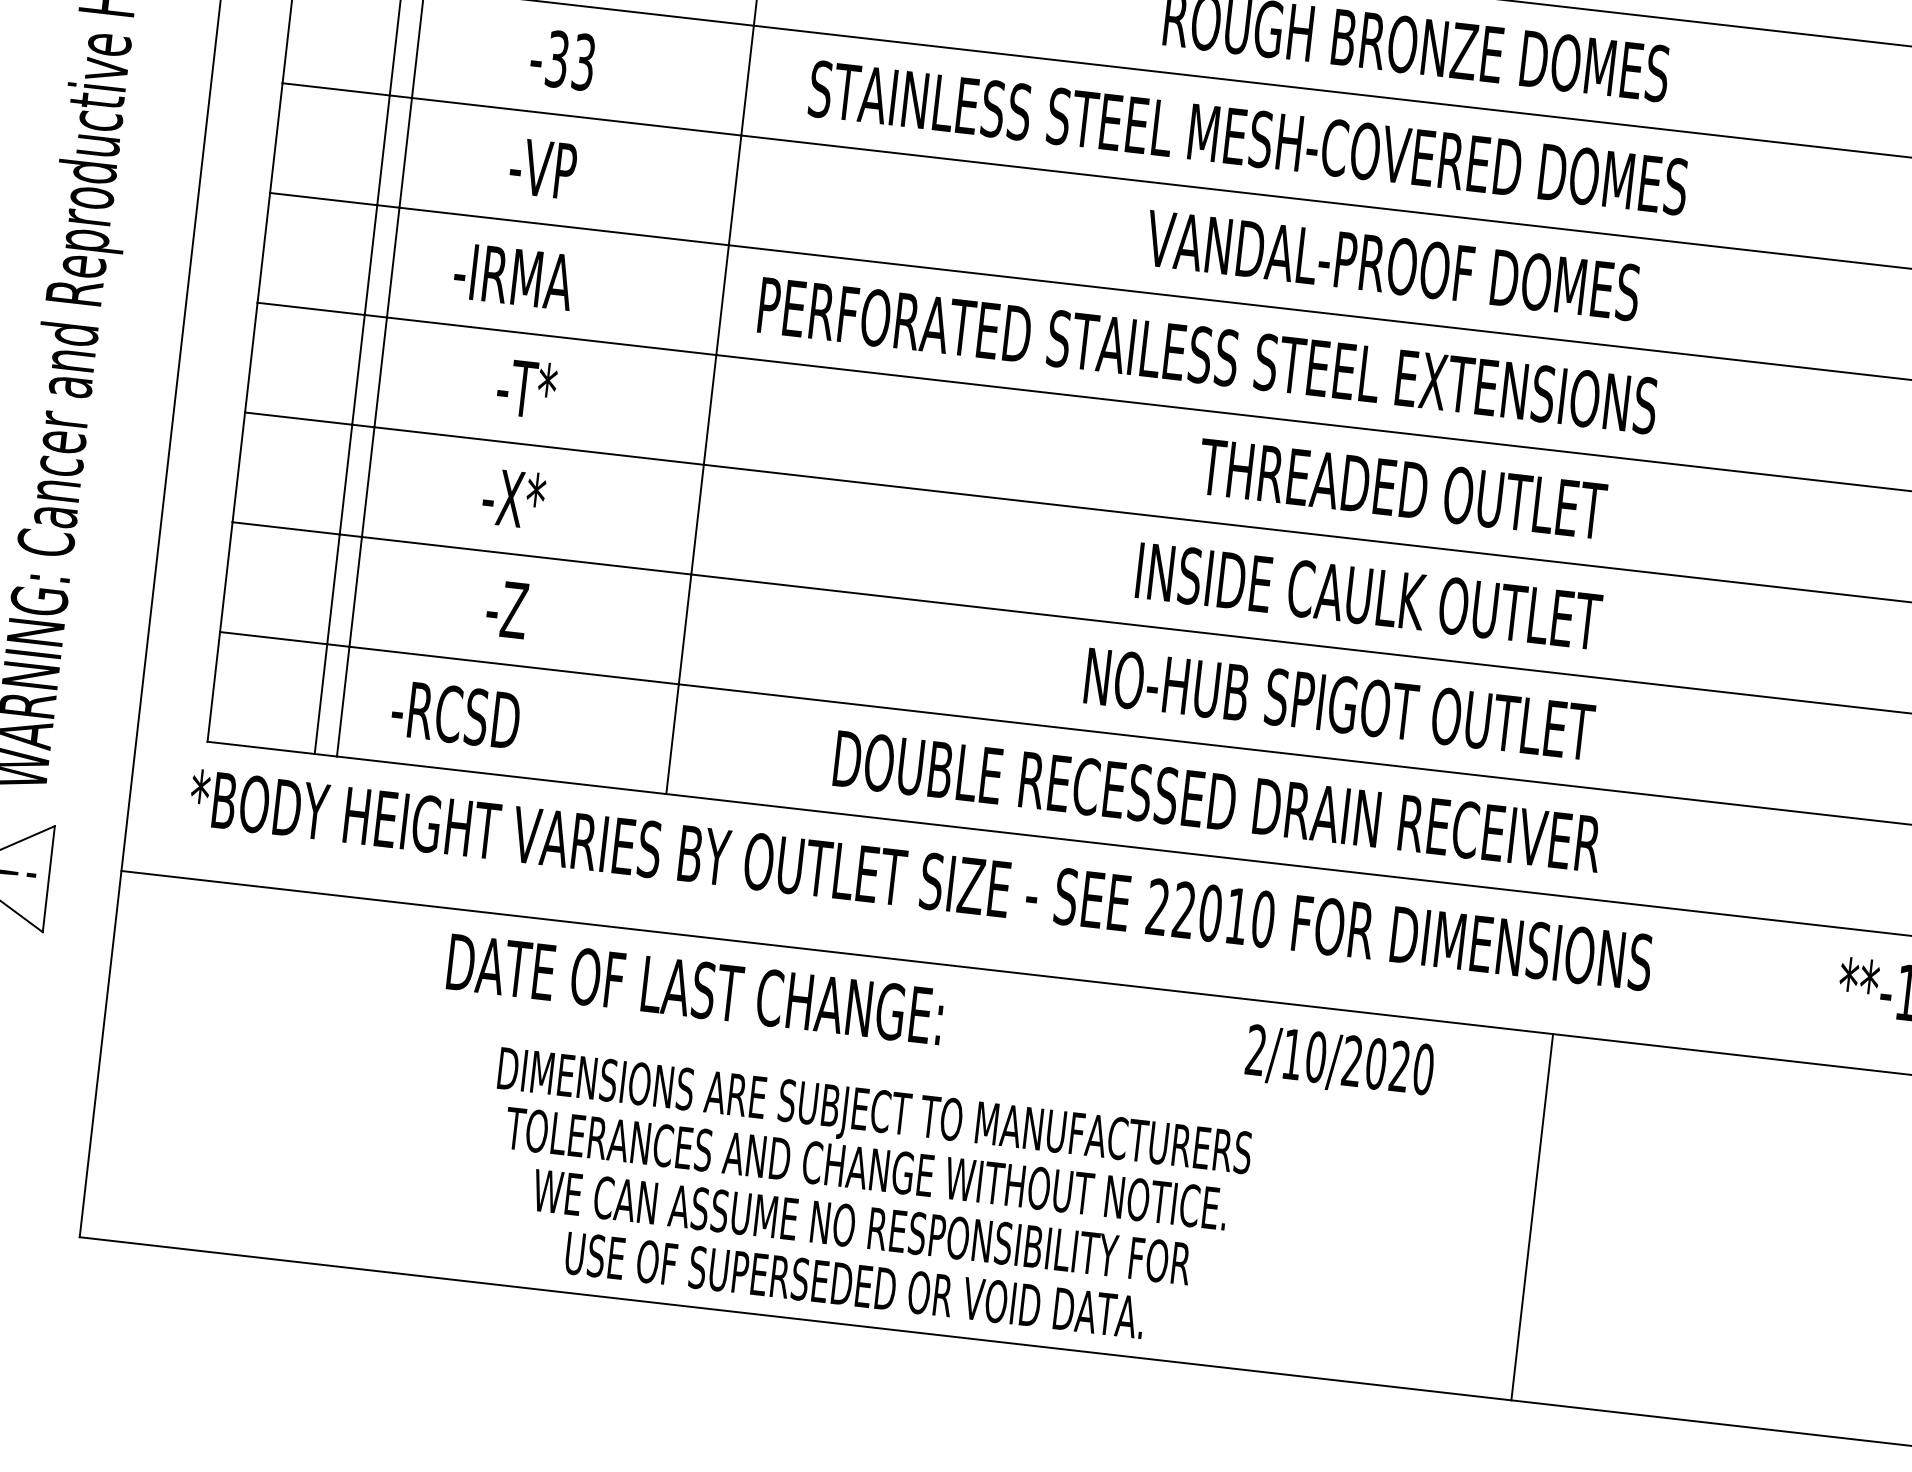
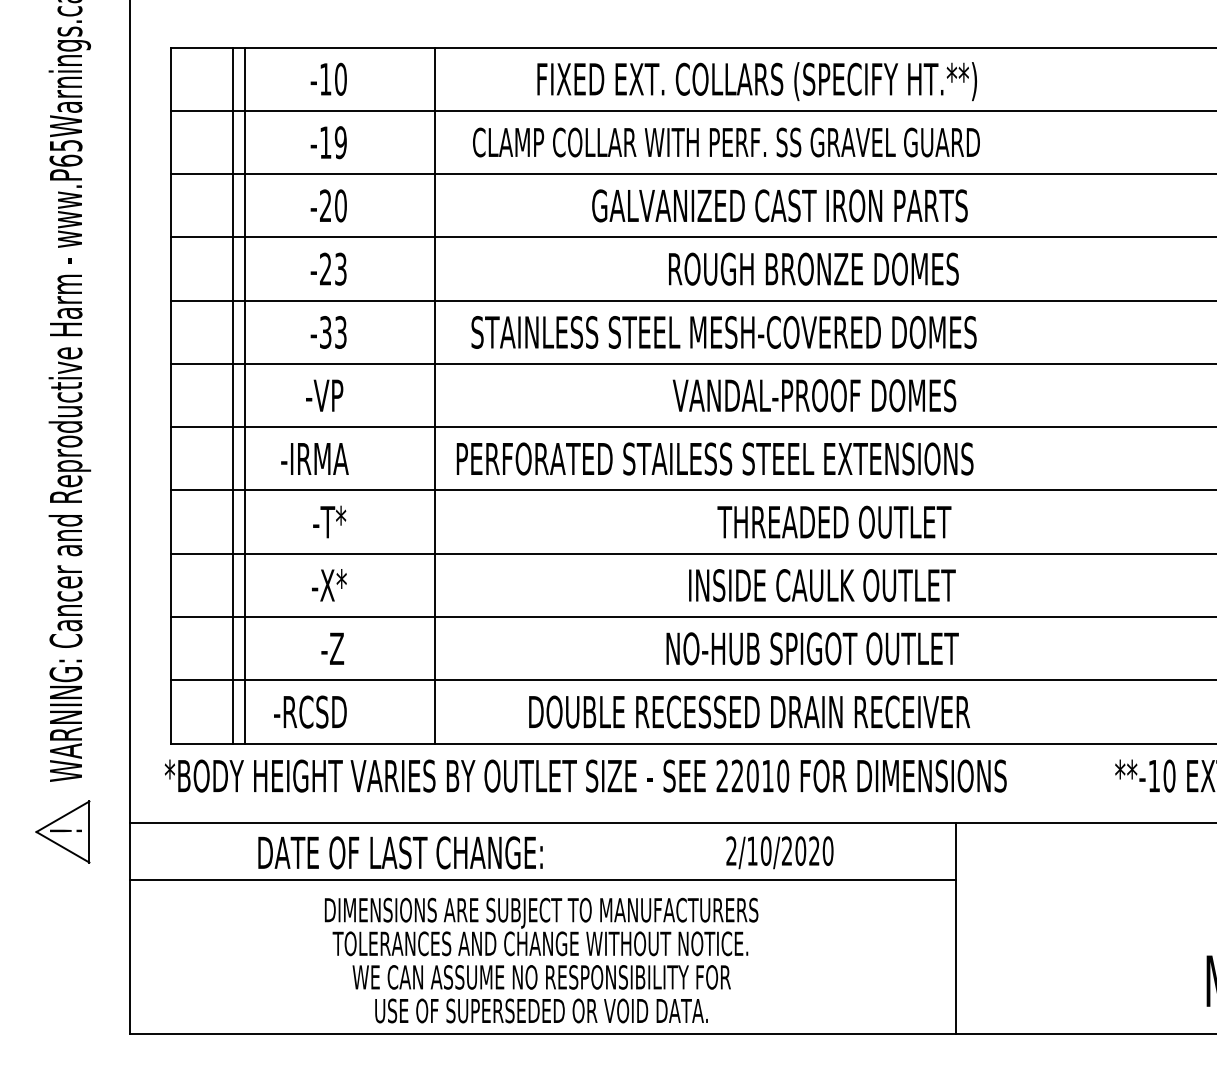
text: (695, 988) -> (400, 852), moved
line: (825, 1052) -> (542, 880), added
text: (1339, 1062) -> (779, 852), moved
text: (864, 1197) -> (541, 960), moved

